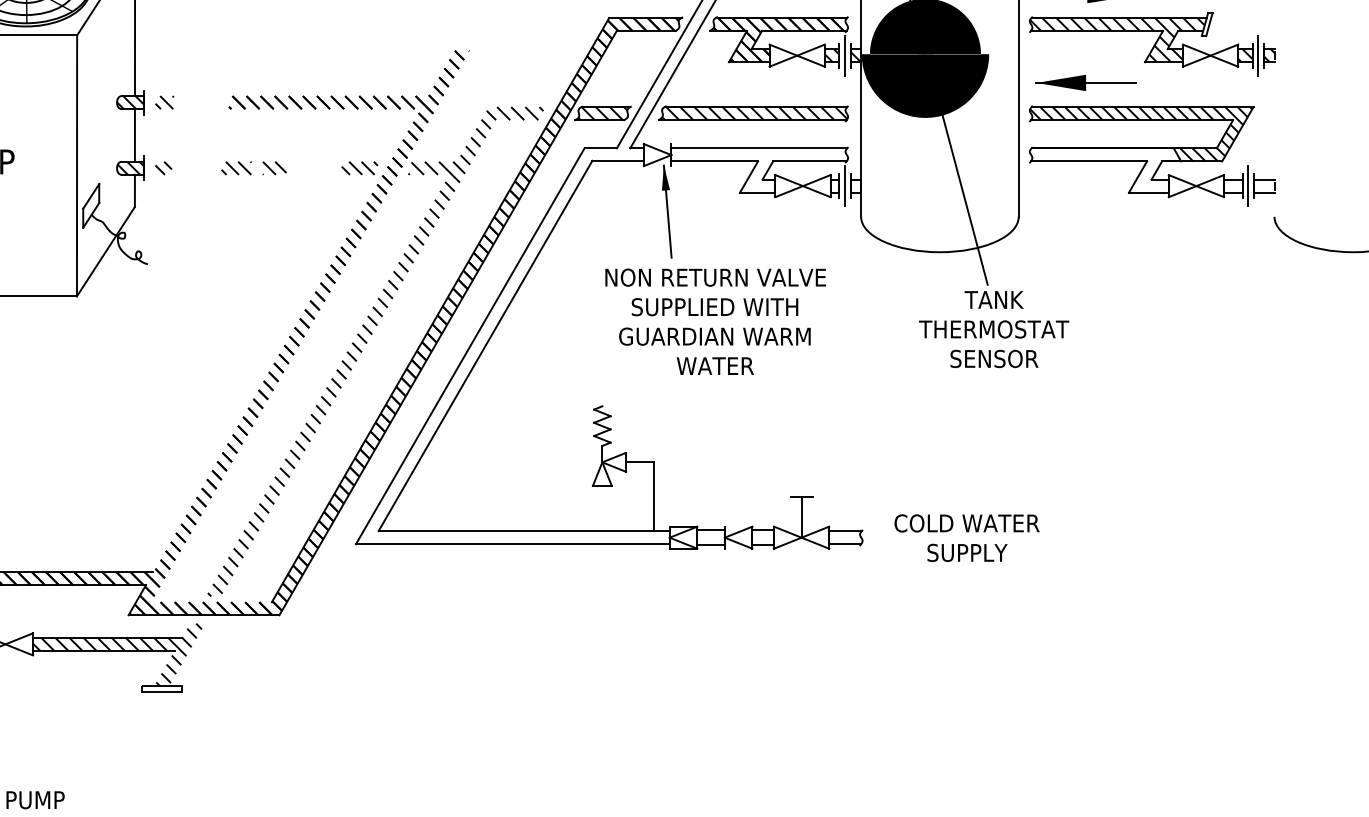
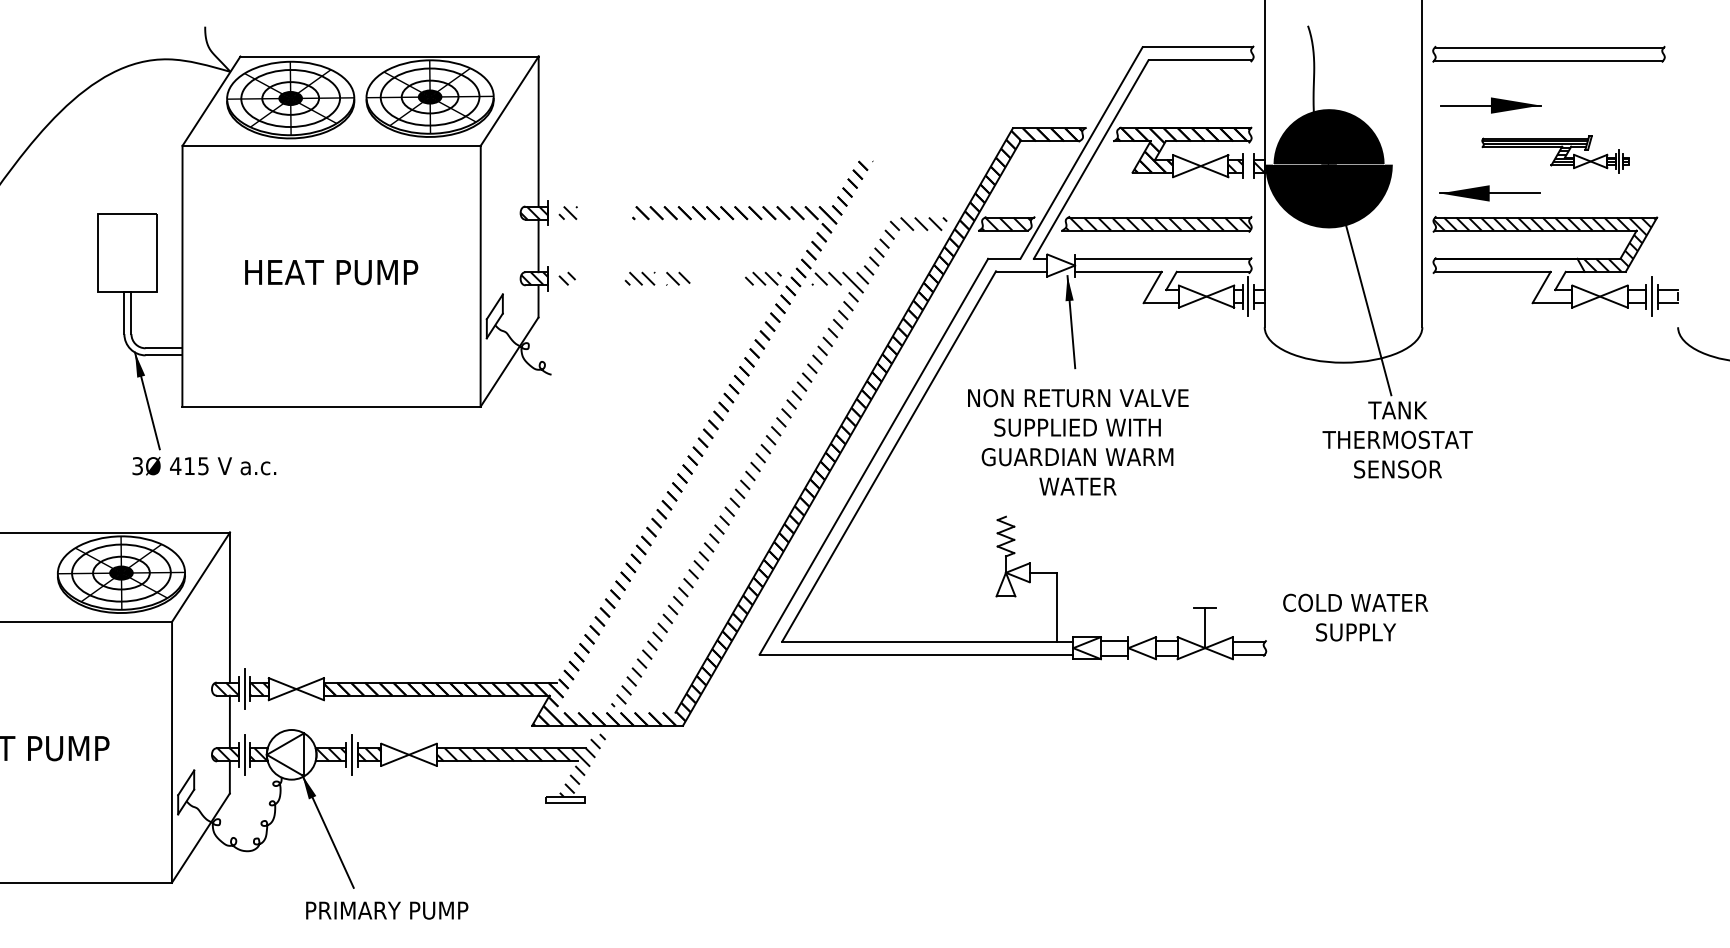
part: (1151, 44) -> (1555, 154), size x0.6
line: (844, 56) -> (1248, 166), removed
text: (715, 322) -> (1078, 442), moved
text: (966, 538) -> (1355, 617), moved

